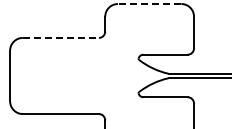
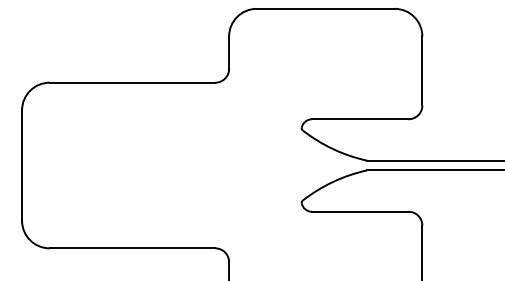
line: (149, 4) -> (325, 9), dashed -> solid
line: (61, 37) -> (133, 81), dashed -> solid

